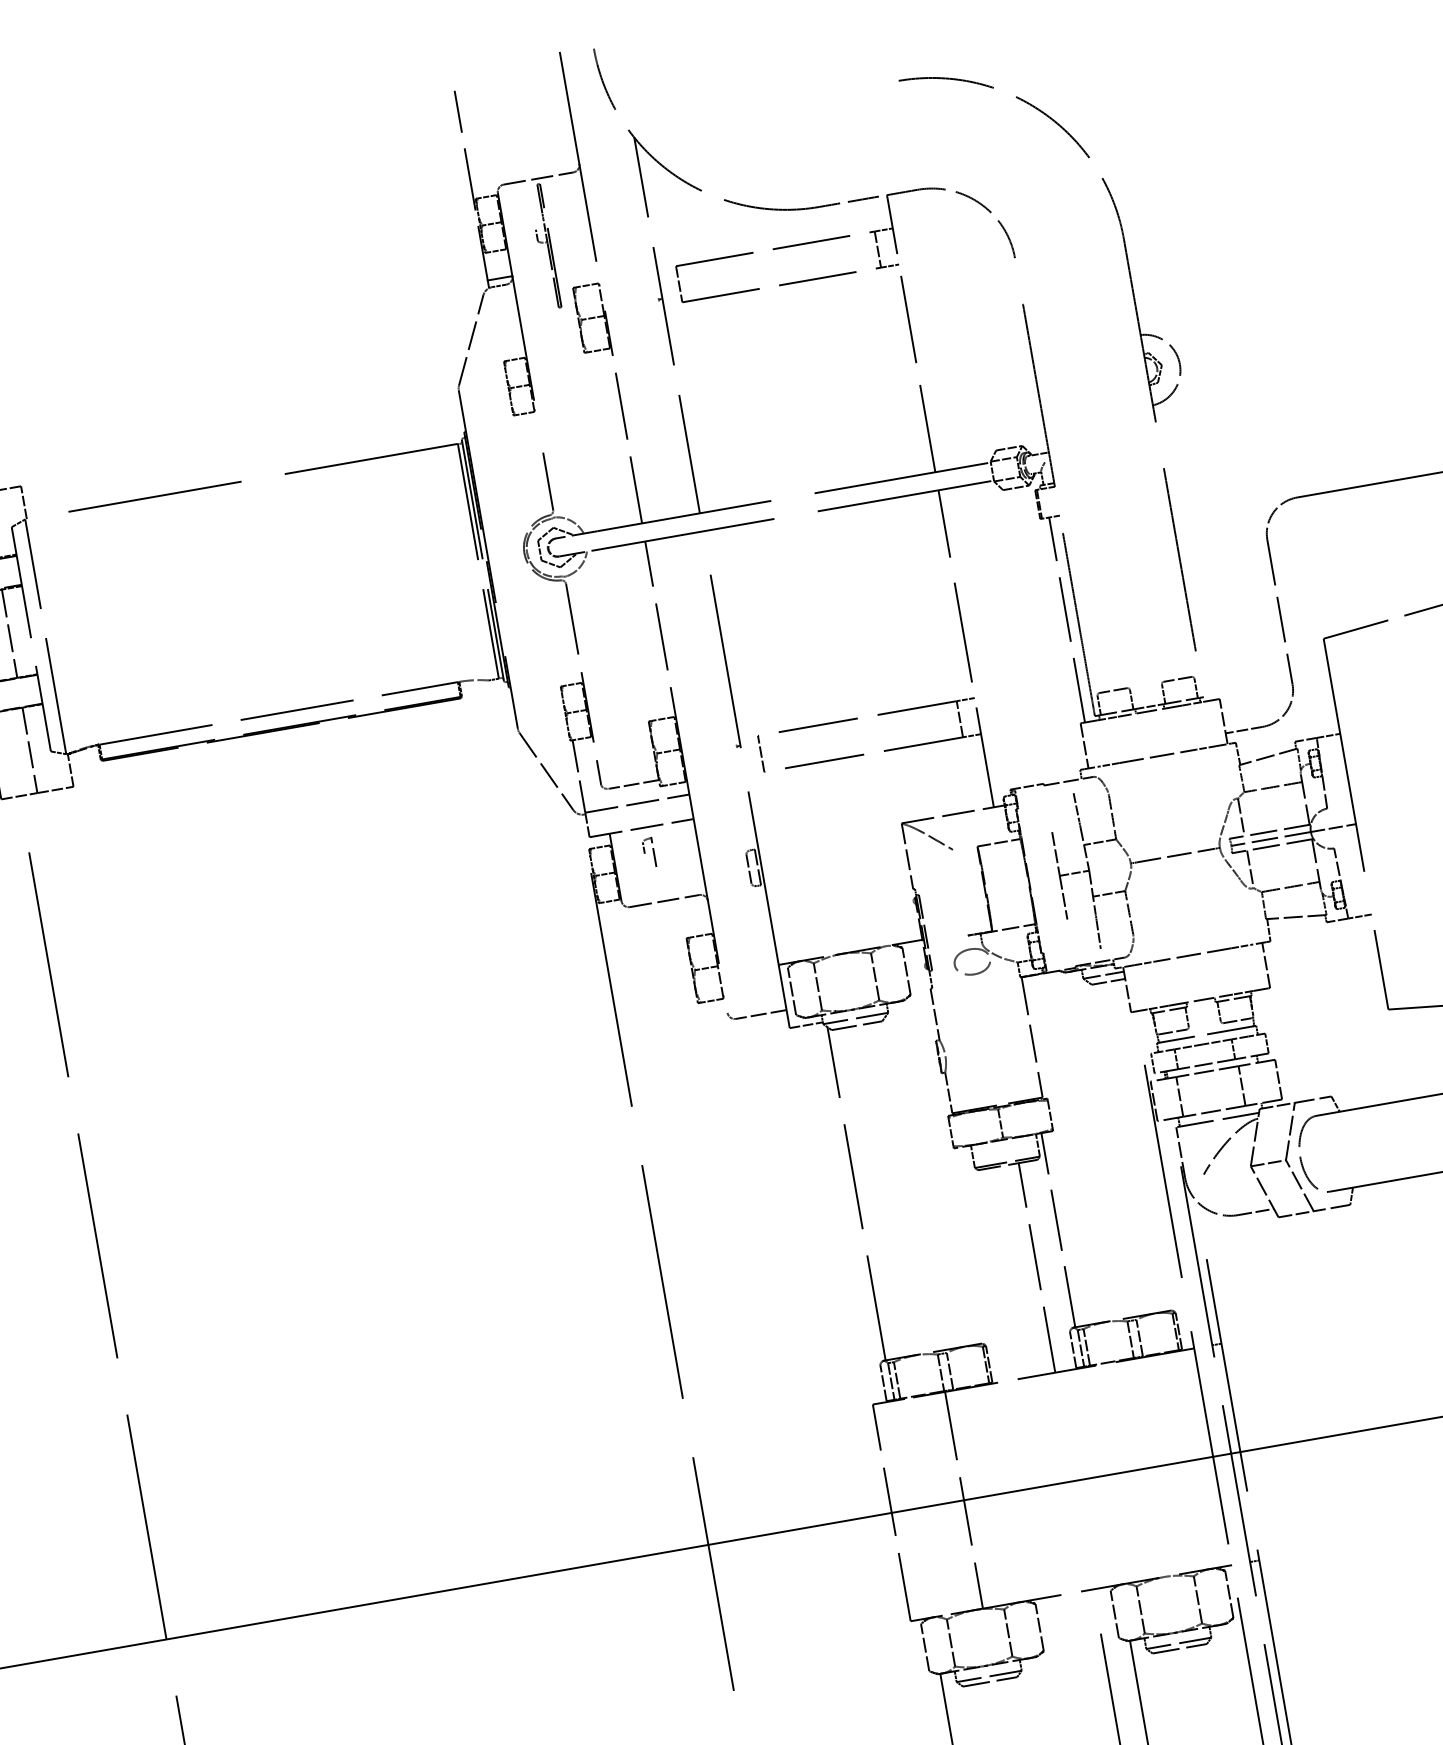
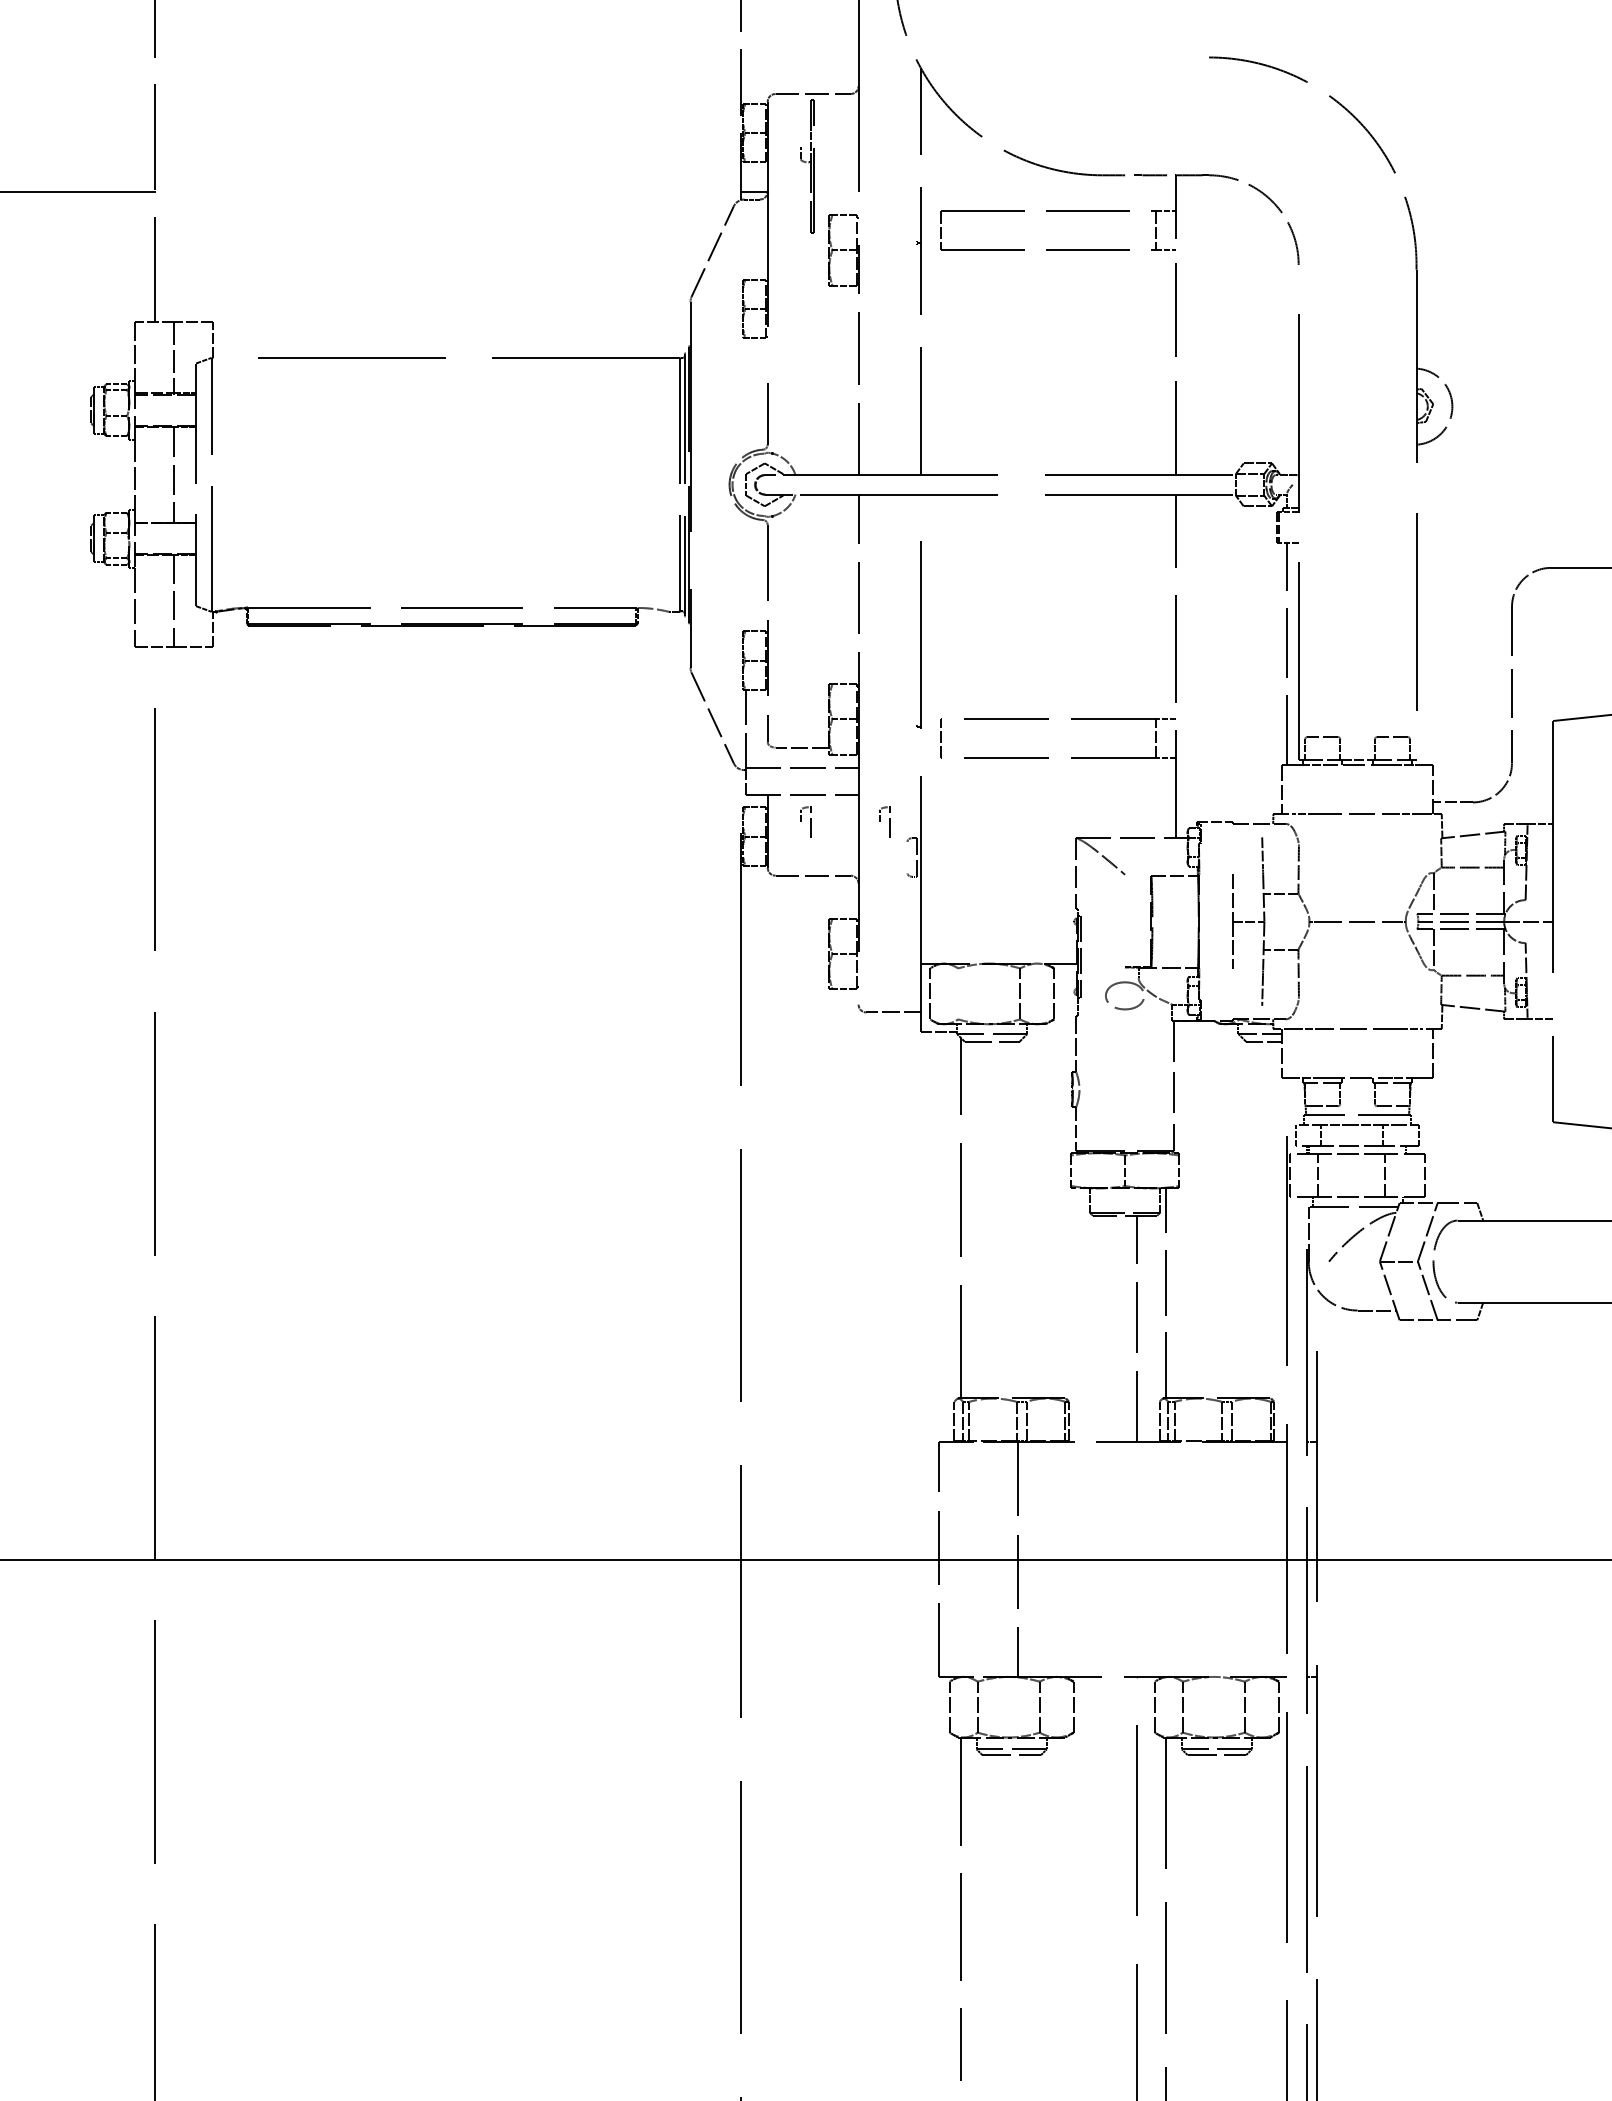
part: (721, 839) -> (884, 821), added
line: (749, 869) -> (907, 857), removed
line: (818, 986) -> (958, 993), removed

